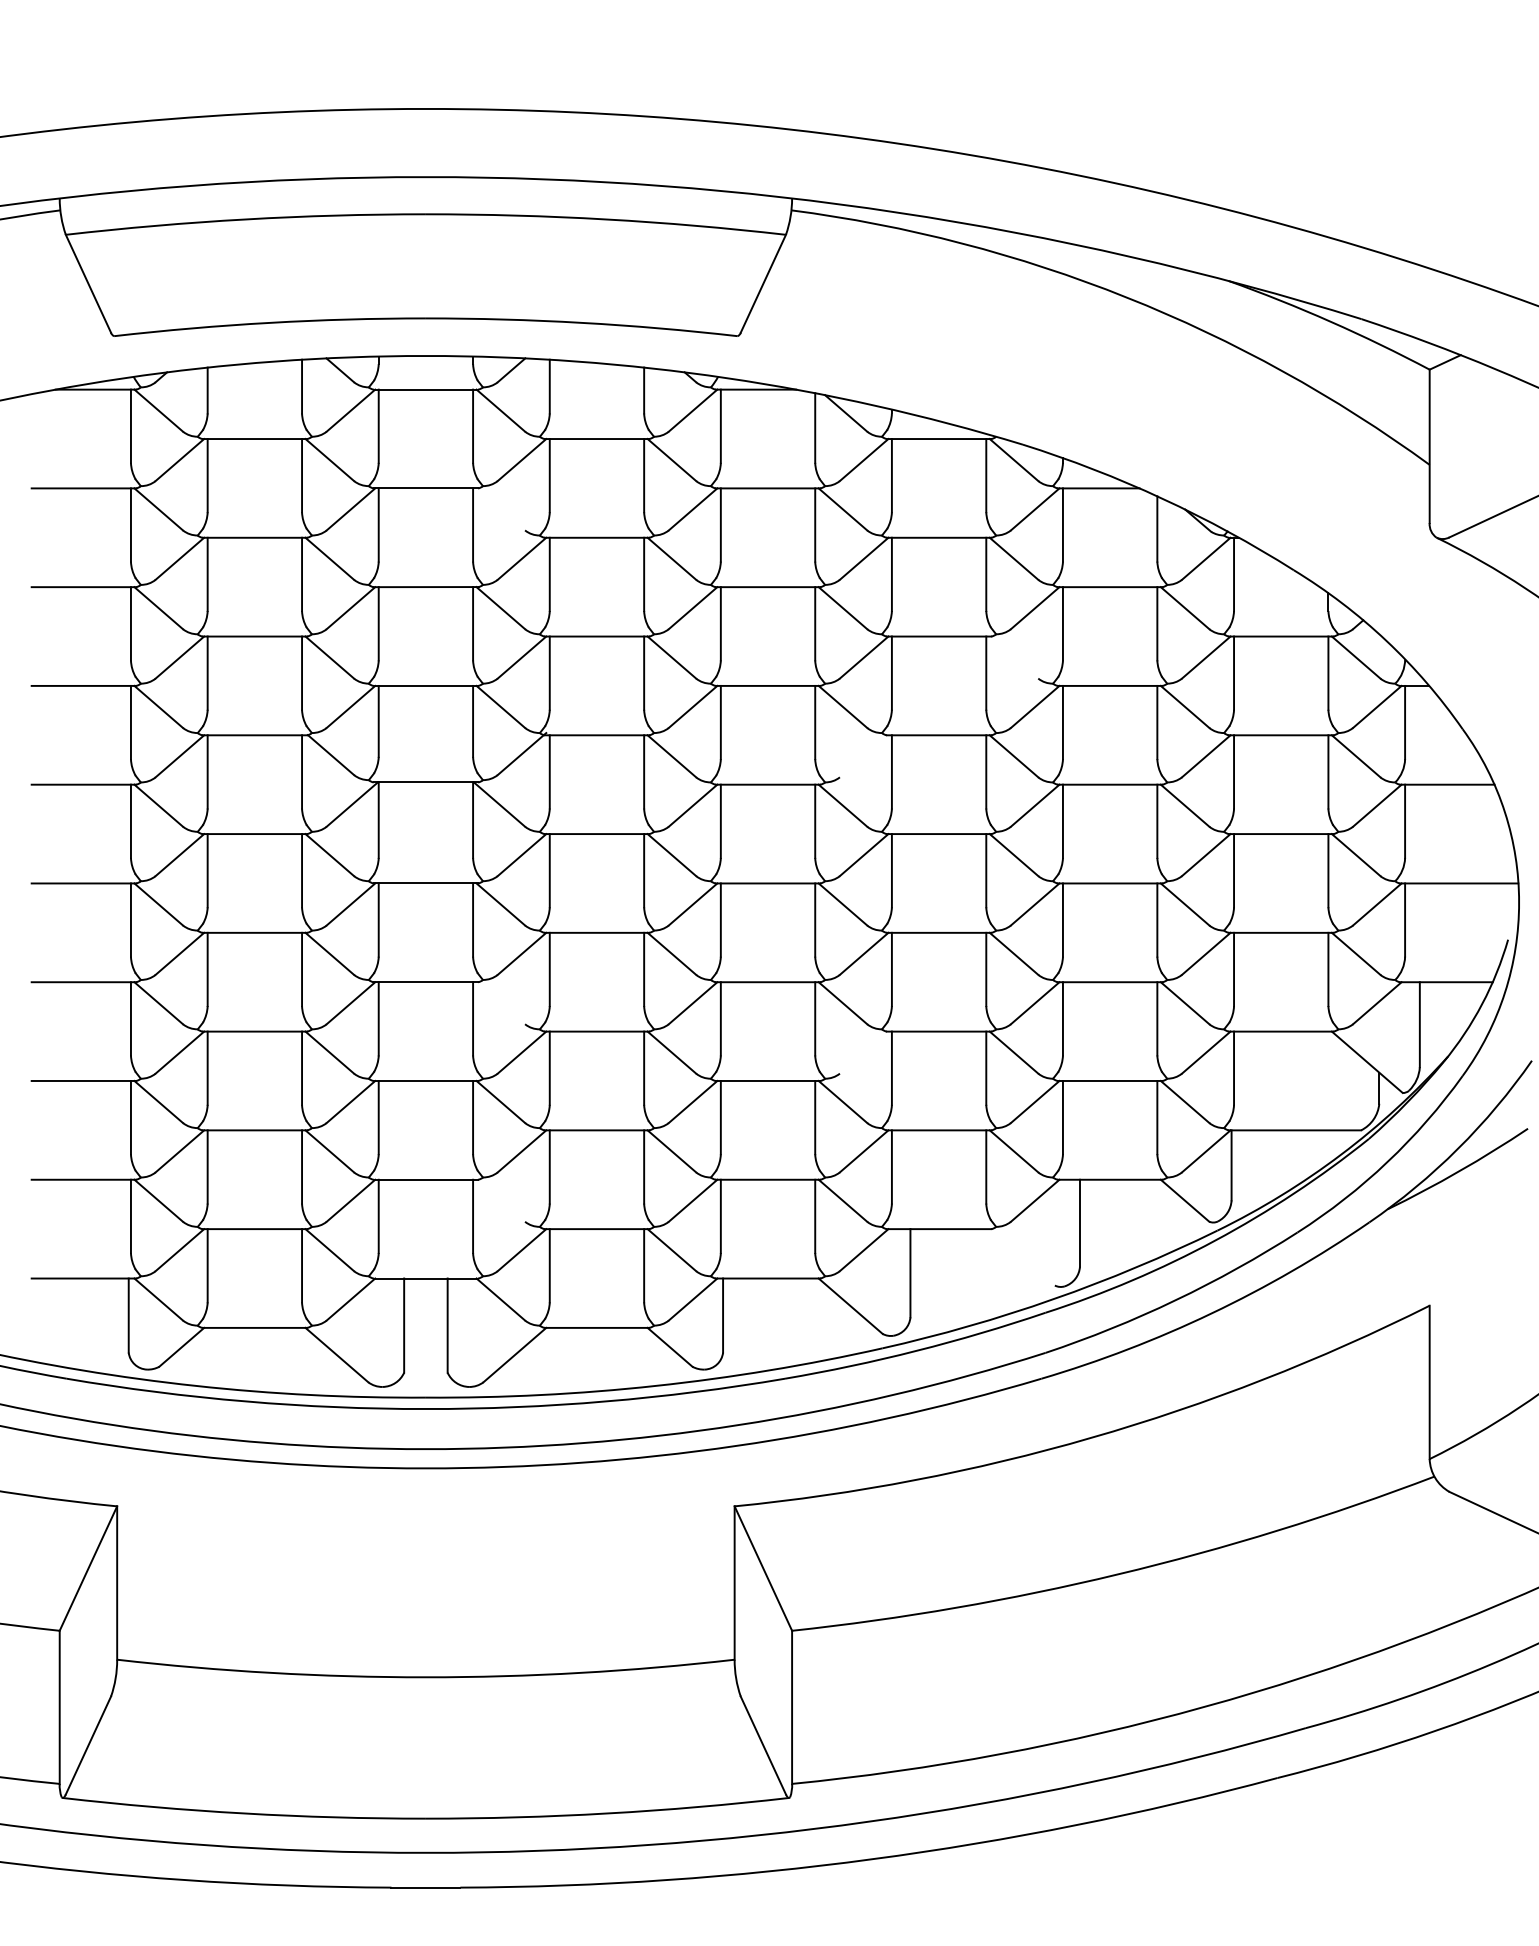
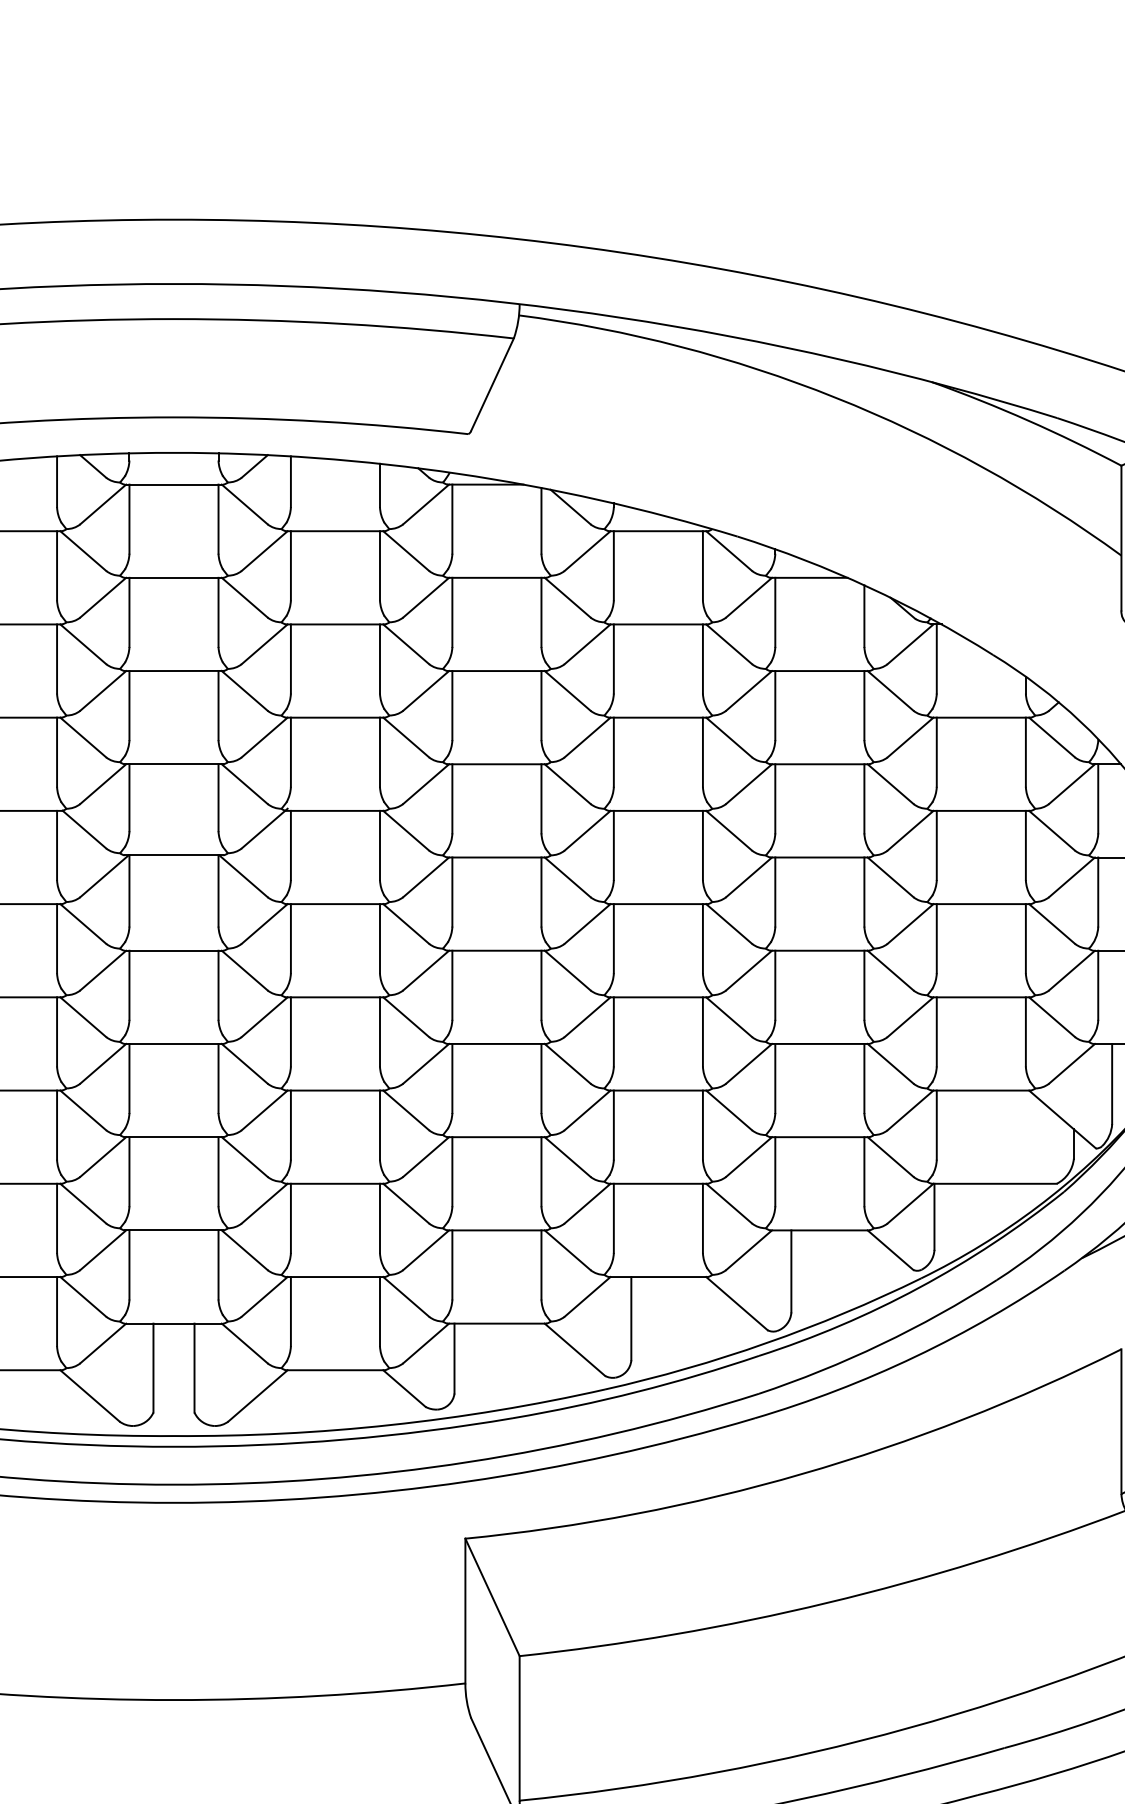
line: (500, 509) -> (244, 597), added
line: (1013, 657) -> (728, 737), added
line: (863, 756) -> (587, 830), added
line: (500, 1003) -> (244, 1064), added
line: (863, 1052) -> (587, 1110), added
line: (500, 1200) -> (244, 1249), added
line: (1021, 1257) -> (736, 1303), added

